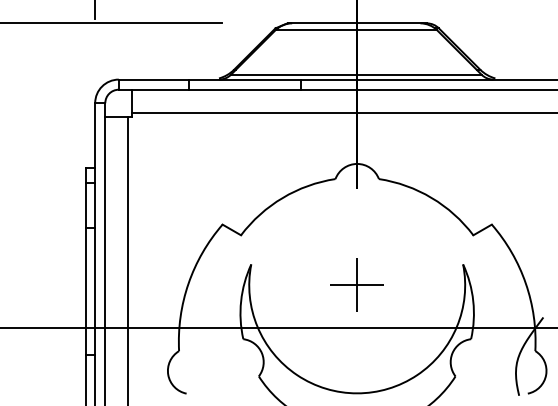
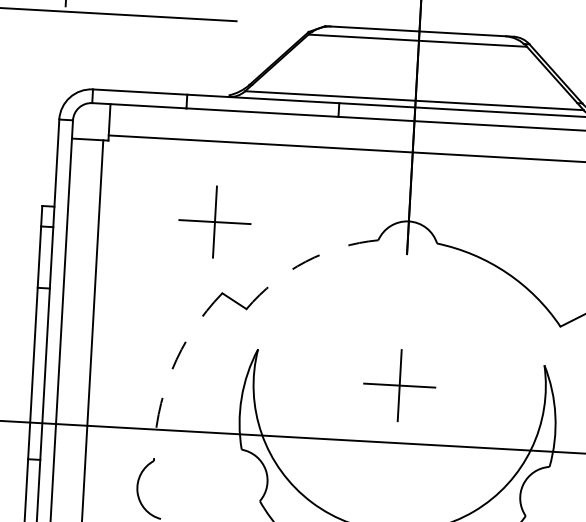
part: (213, 171) -> (214, 220), added
arc: (282, 197) -> (305, 261), solid -> dashed
arc: (188, 283) -> (171, 370), solid -> dashed

